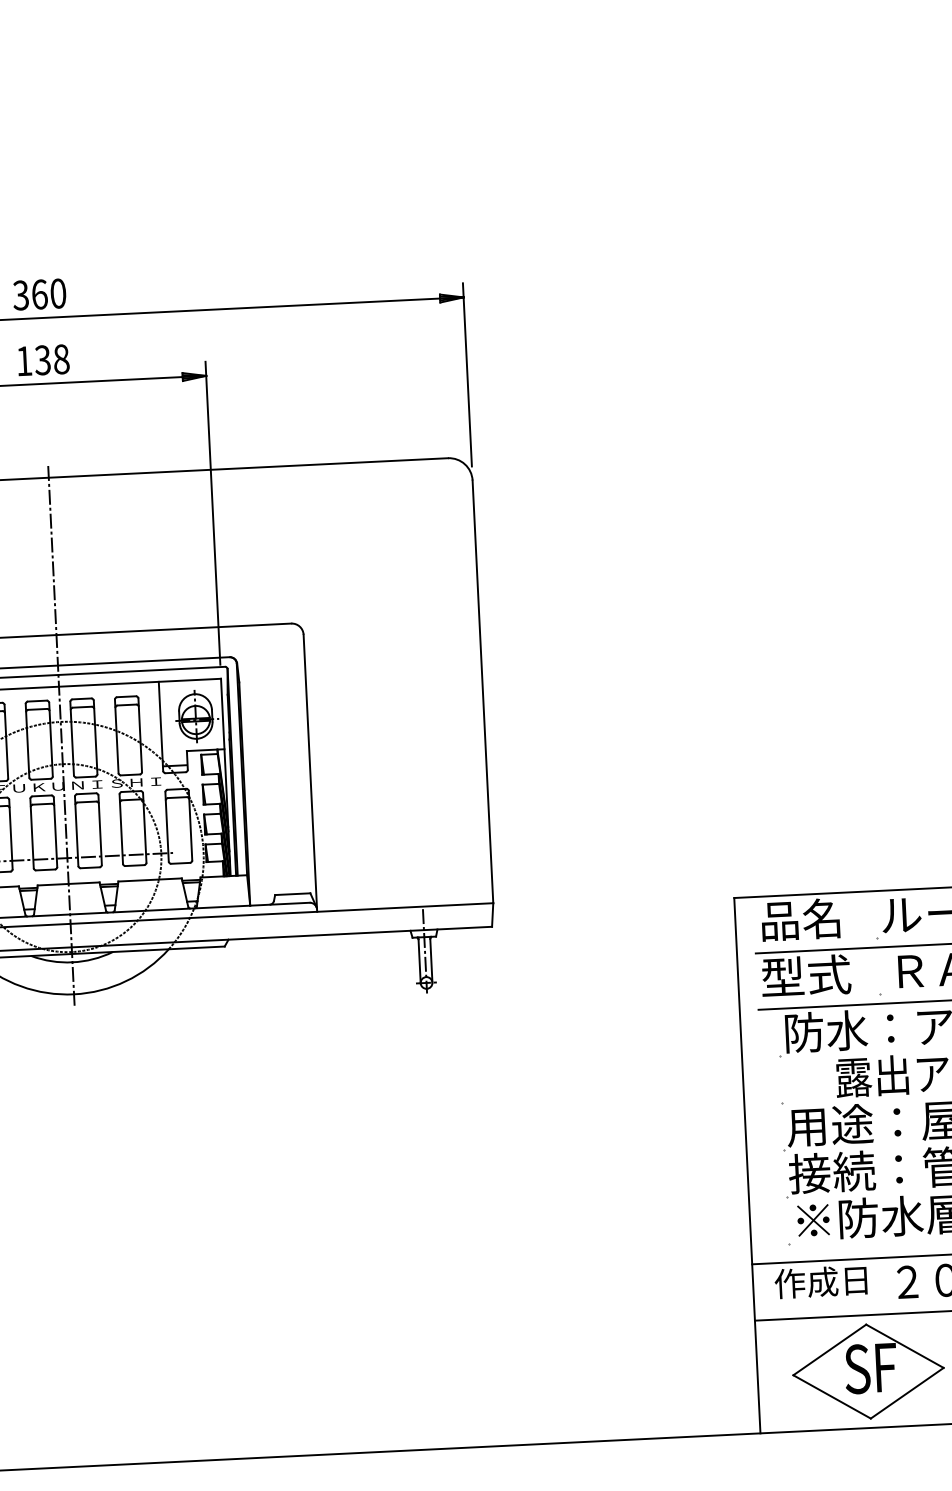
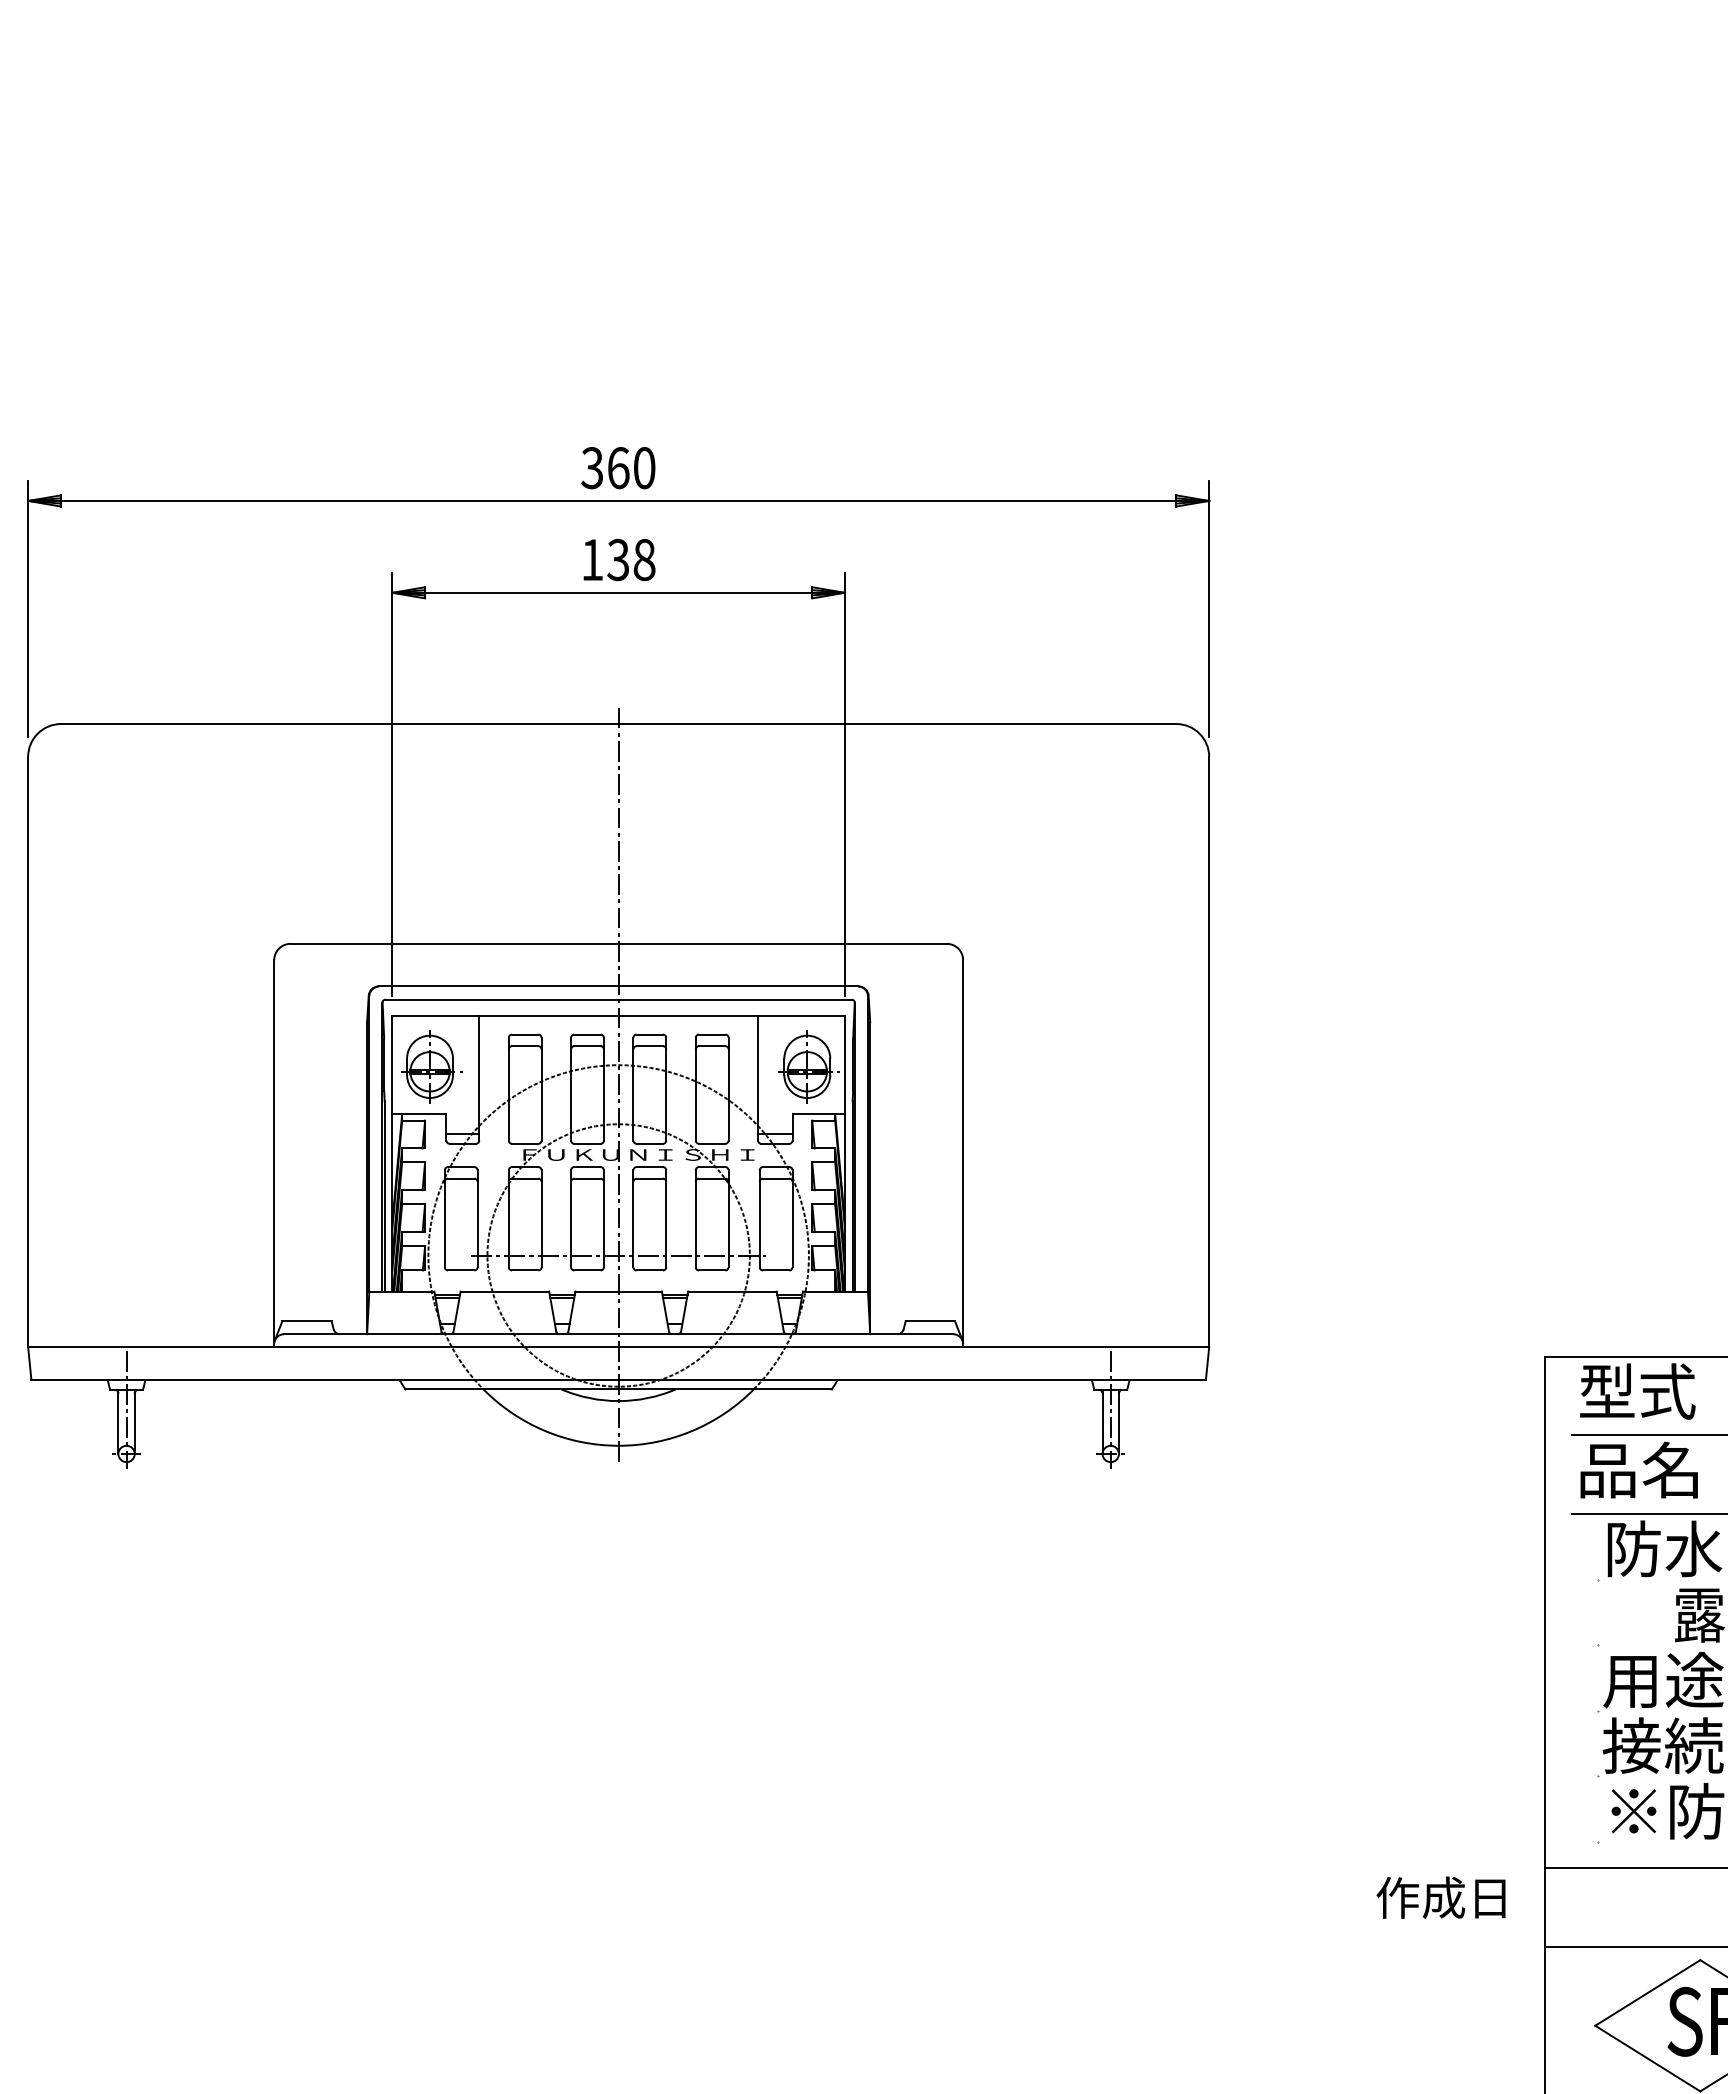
text: (801, 919) -> (1637, 1391), 品名 -> 型式
text: (806, 975) -> (1640, 1469), 型式 -> 品名
text: (820, 1281) -> (1440, 1897), moved

